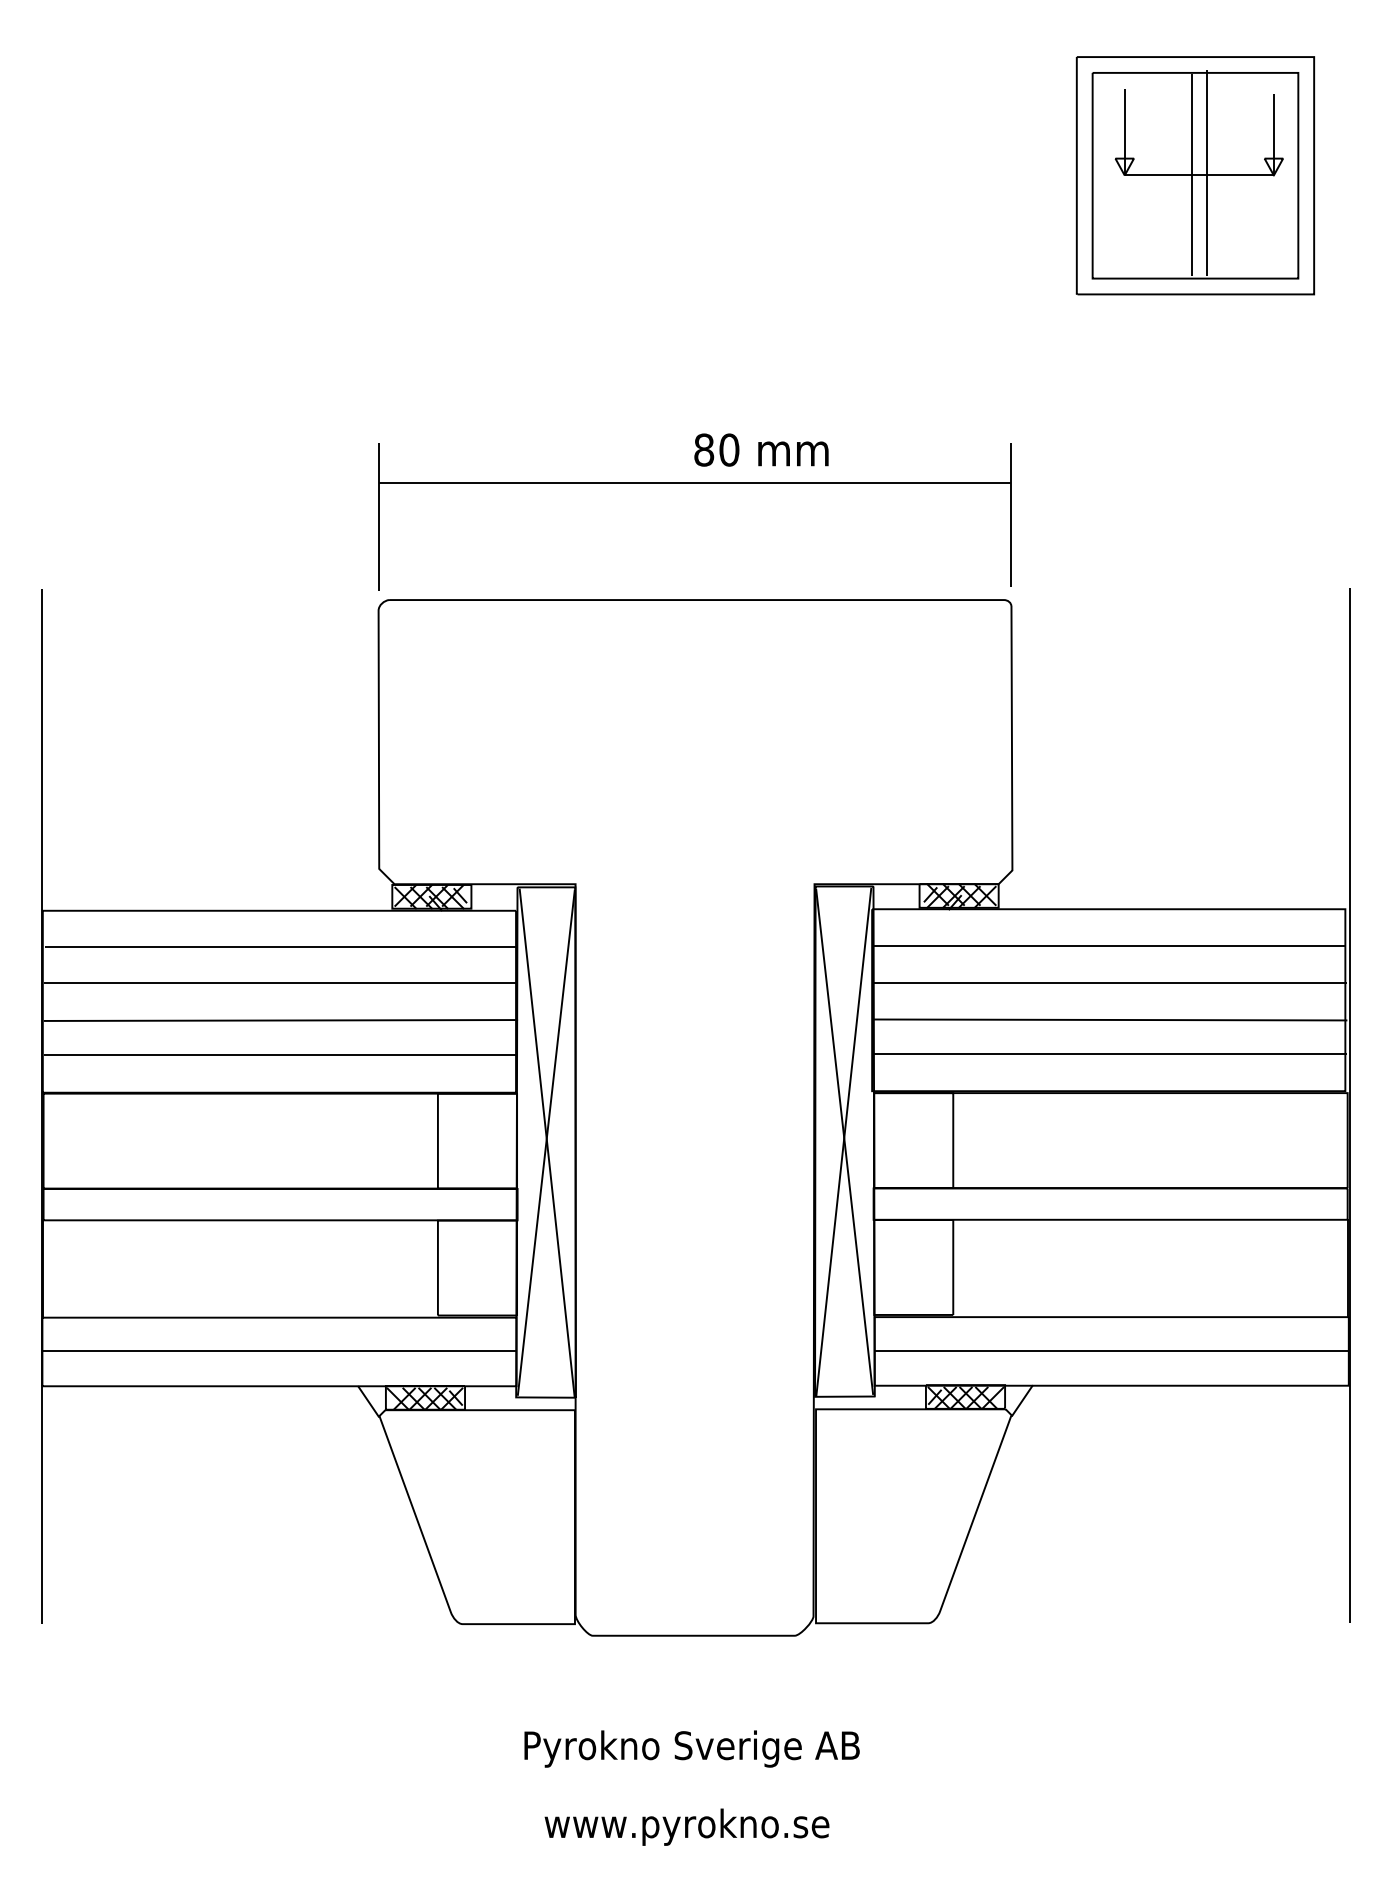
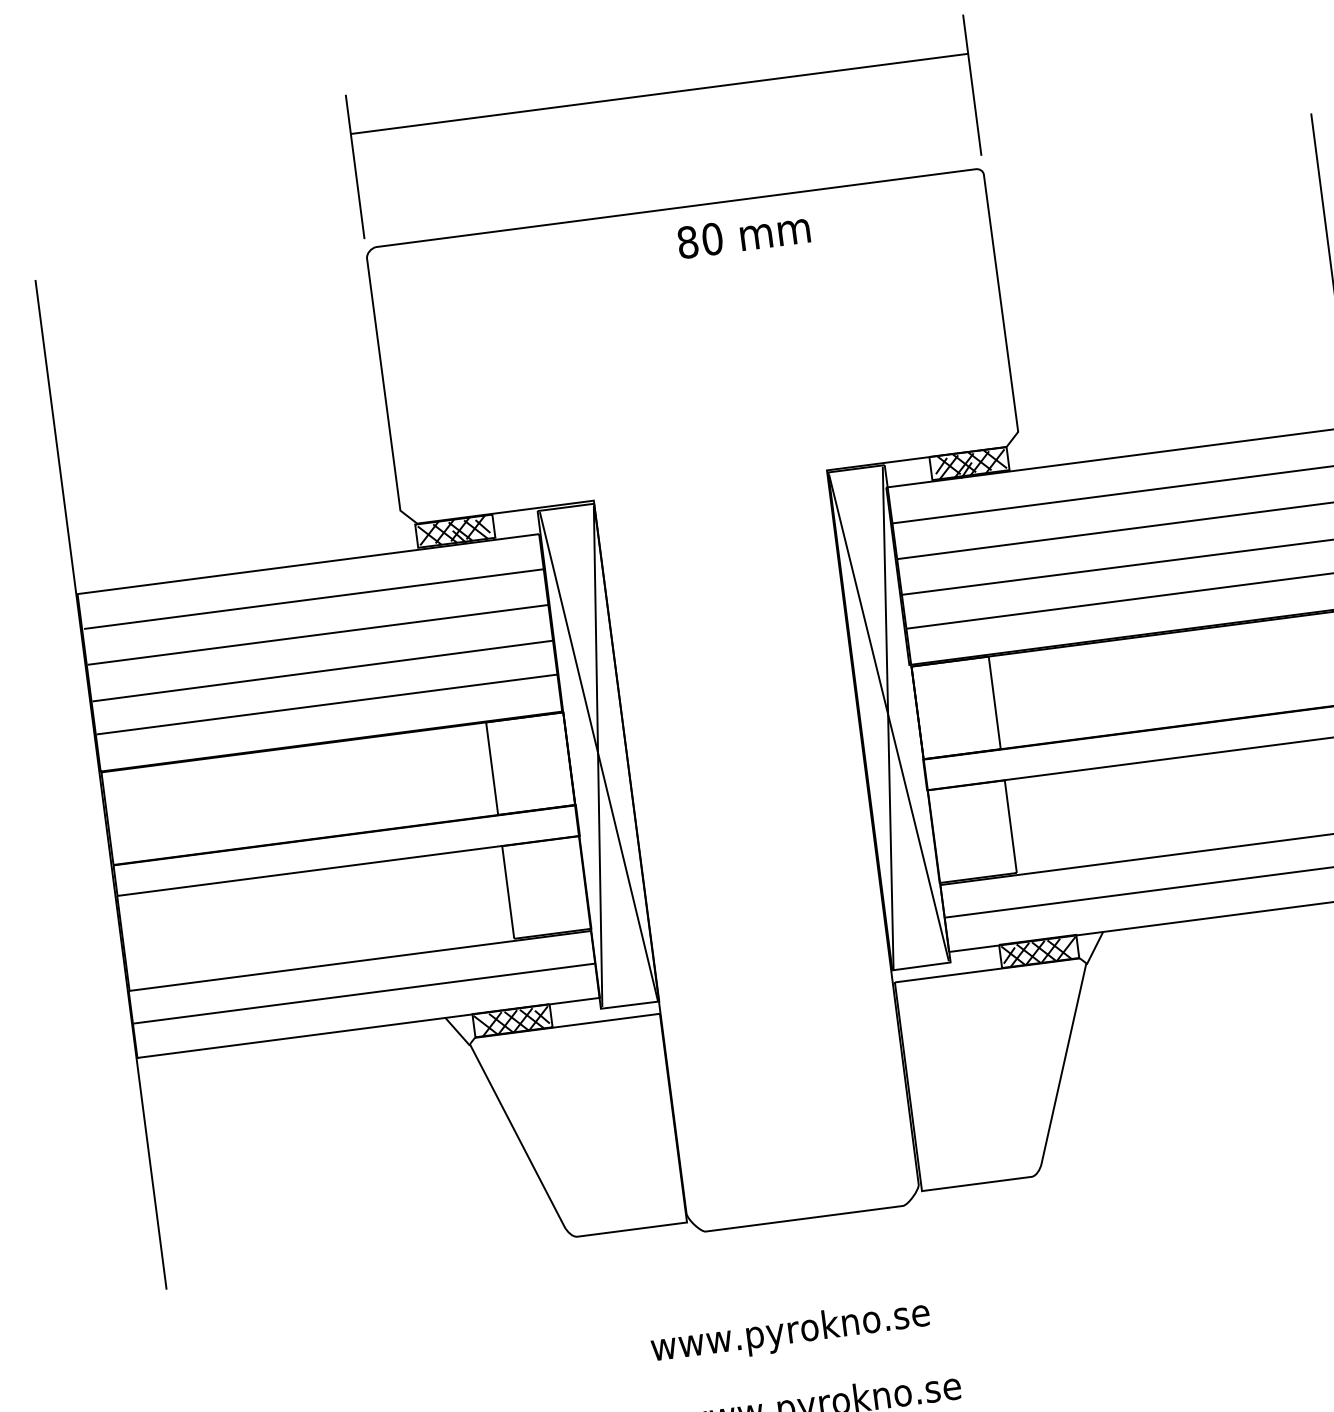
text: (761, 449) -> (743, 234), moved
text: (690, 1748) -> (815, 1329), Pyrokno Sverige AB -> www.pyrokno.se

